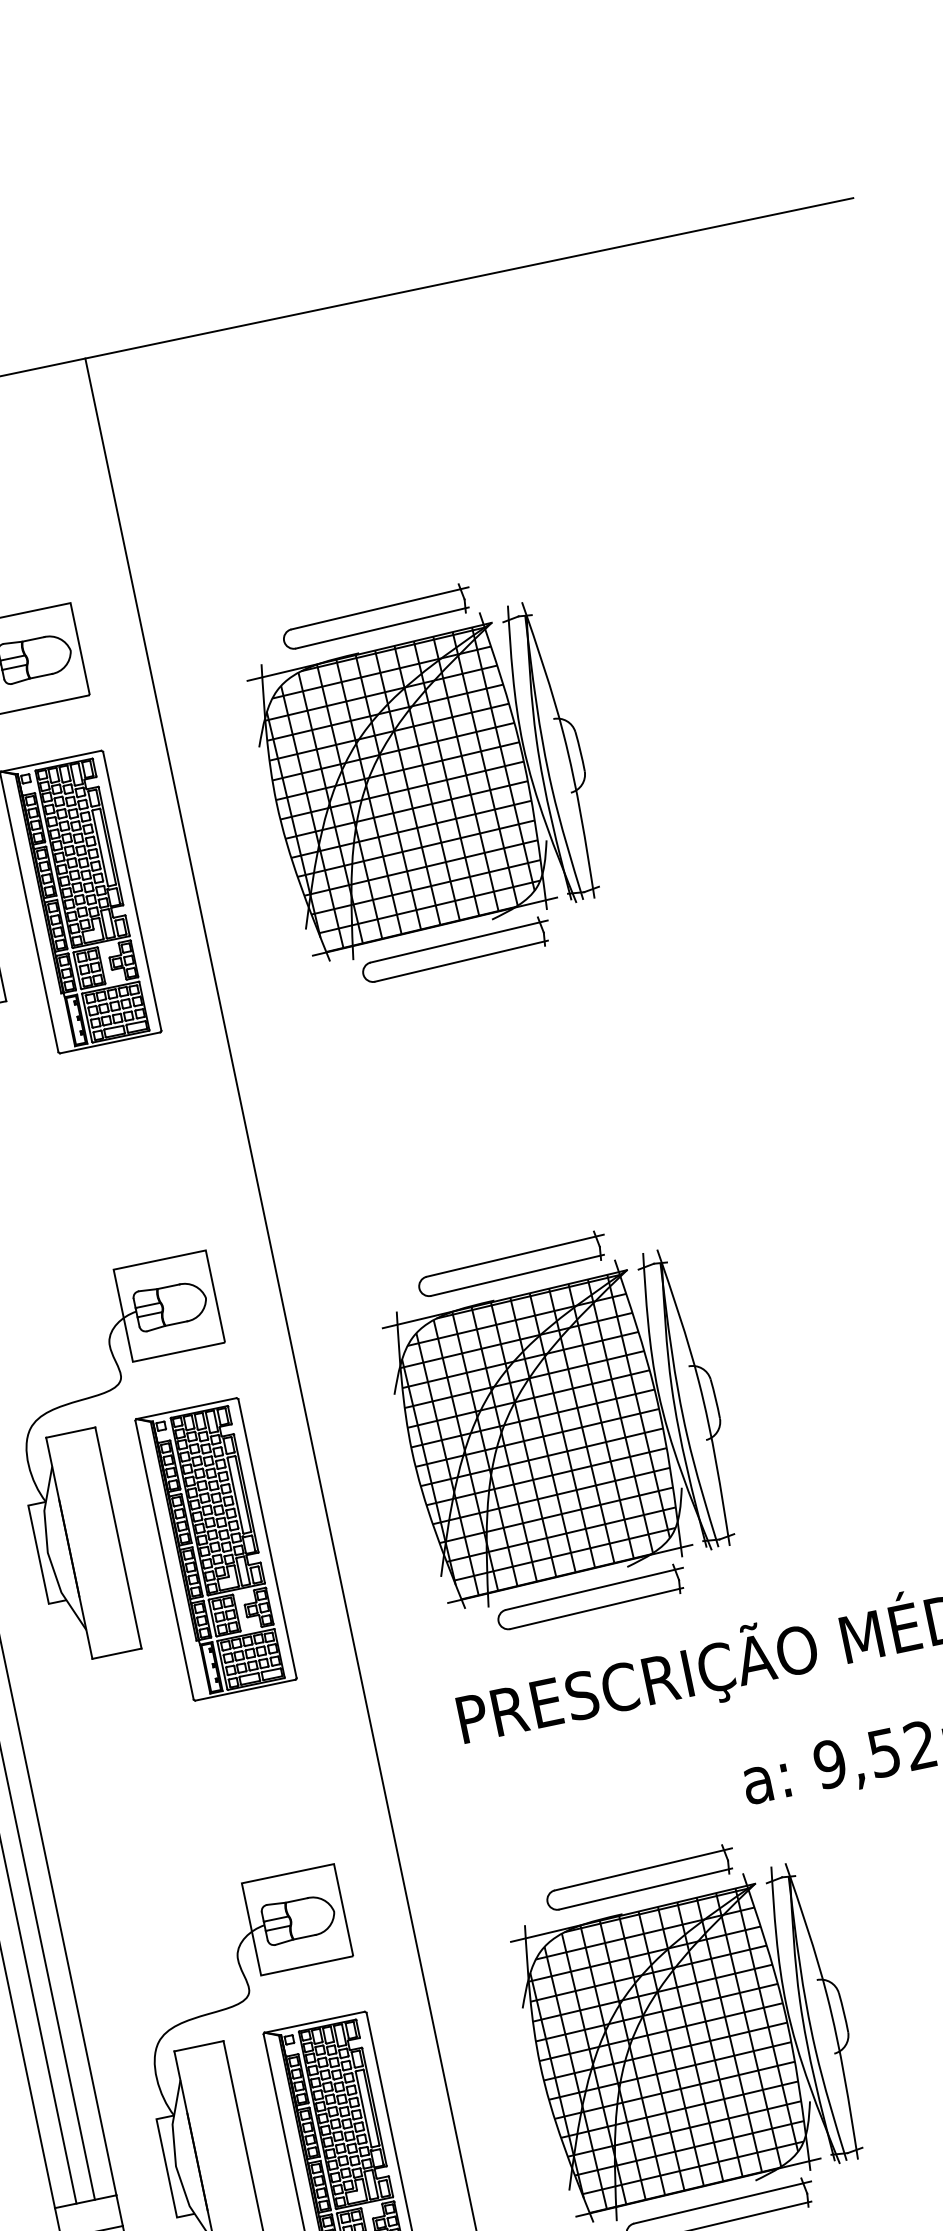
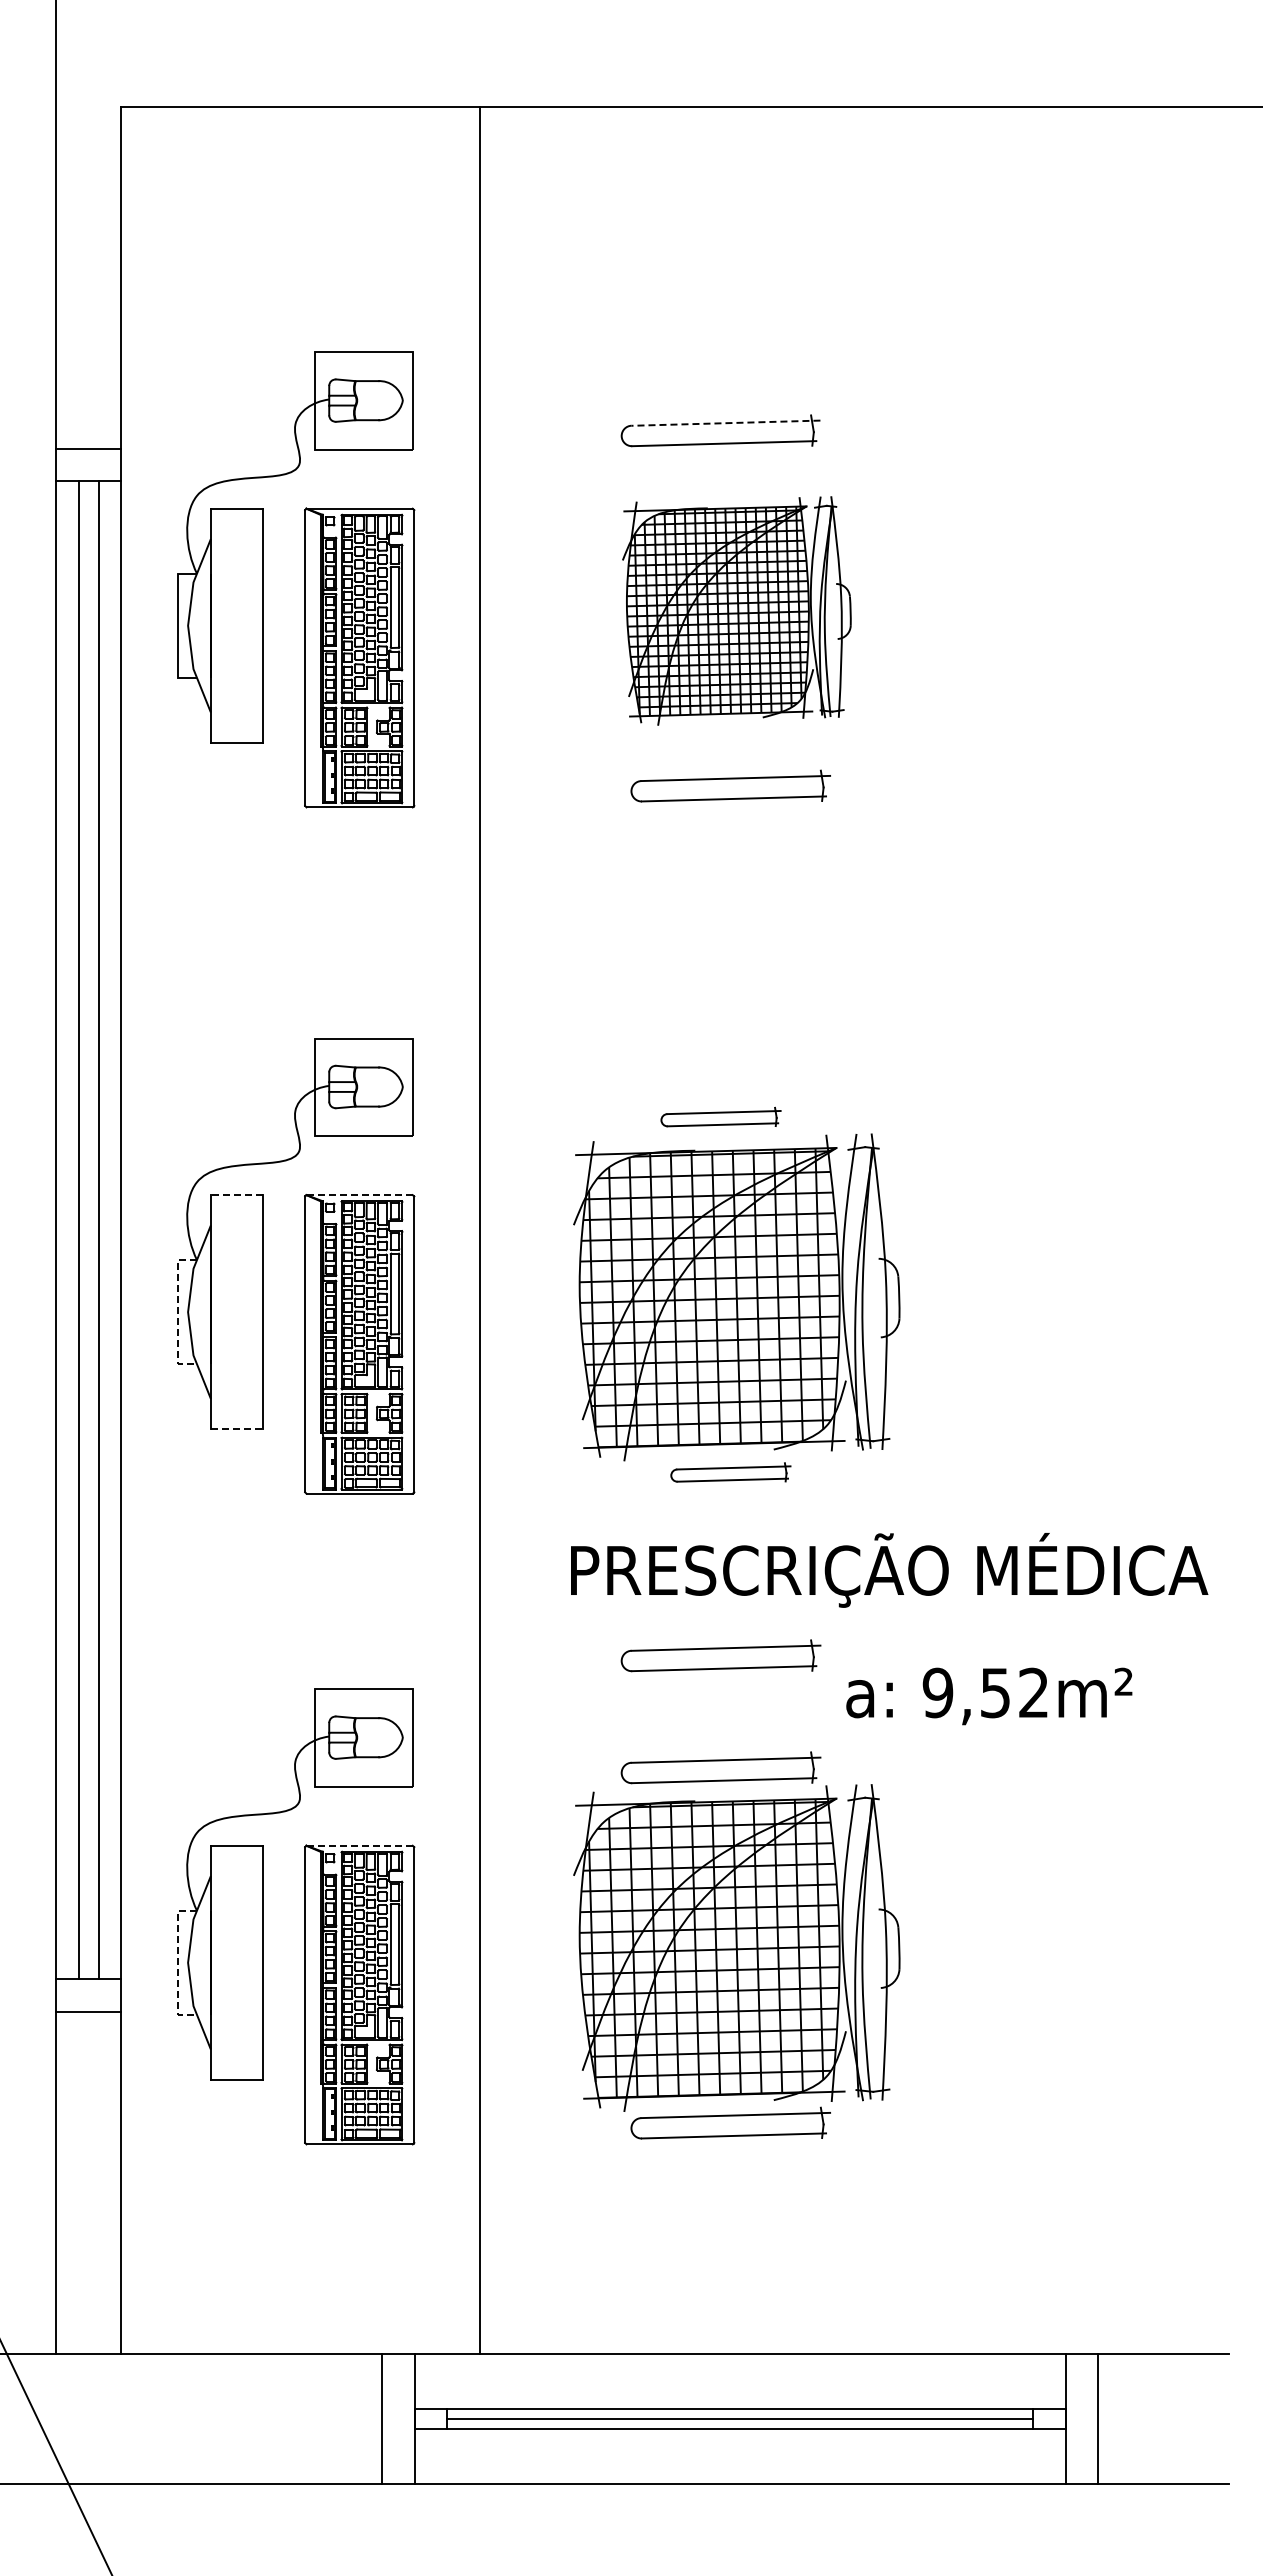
line: (379, 608) -> (725, 423), solid -> dashed
part: (426, 782) -> (736, 610), size x0.7
part: (511, 1263) -> (720, 1116), size x0.6
line: (187, 1408) -> (360, 1195), solid -> dashed
line: (70, 1432) -> (236, 1194), solid -> dashed
line: (38, 1554) -> (178, 1312), solid -> dashed
part: (590, 1597) -> (730, 1472), size x0.6
line: (117, 1653) -> (237, 1429), solid -> dashed
part: (617, 1771) -> (720, 1655), added
line: (315, 2021) -> (360, 1845), solid -> dashed
line: (167, 2168) -> (178, 1963), solid -> dashed

